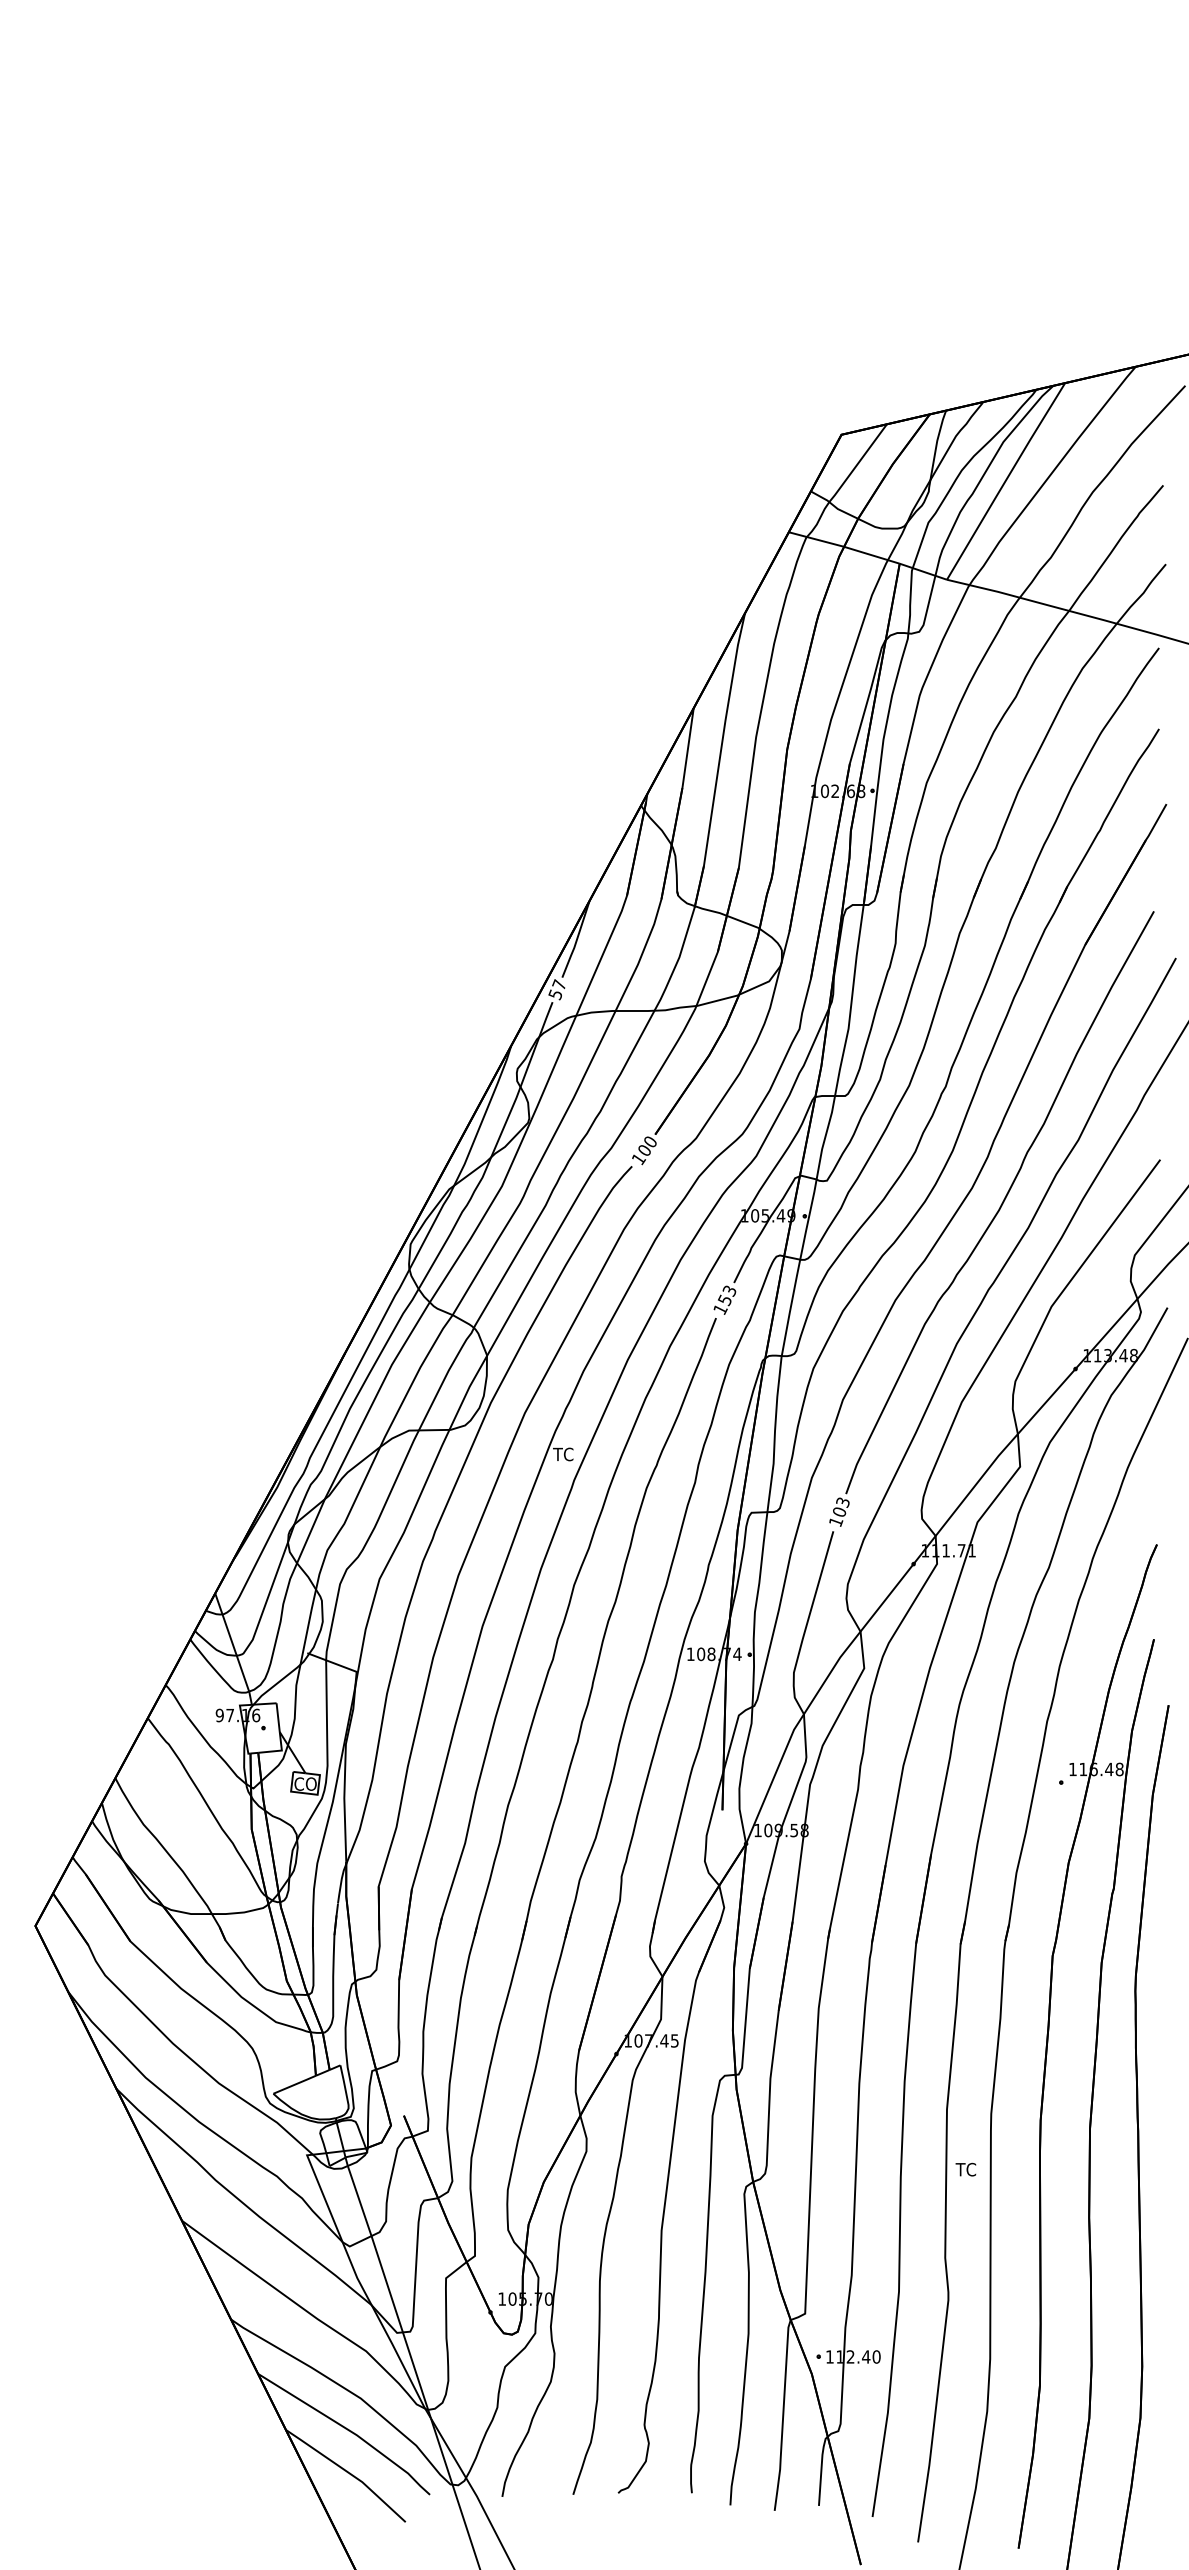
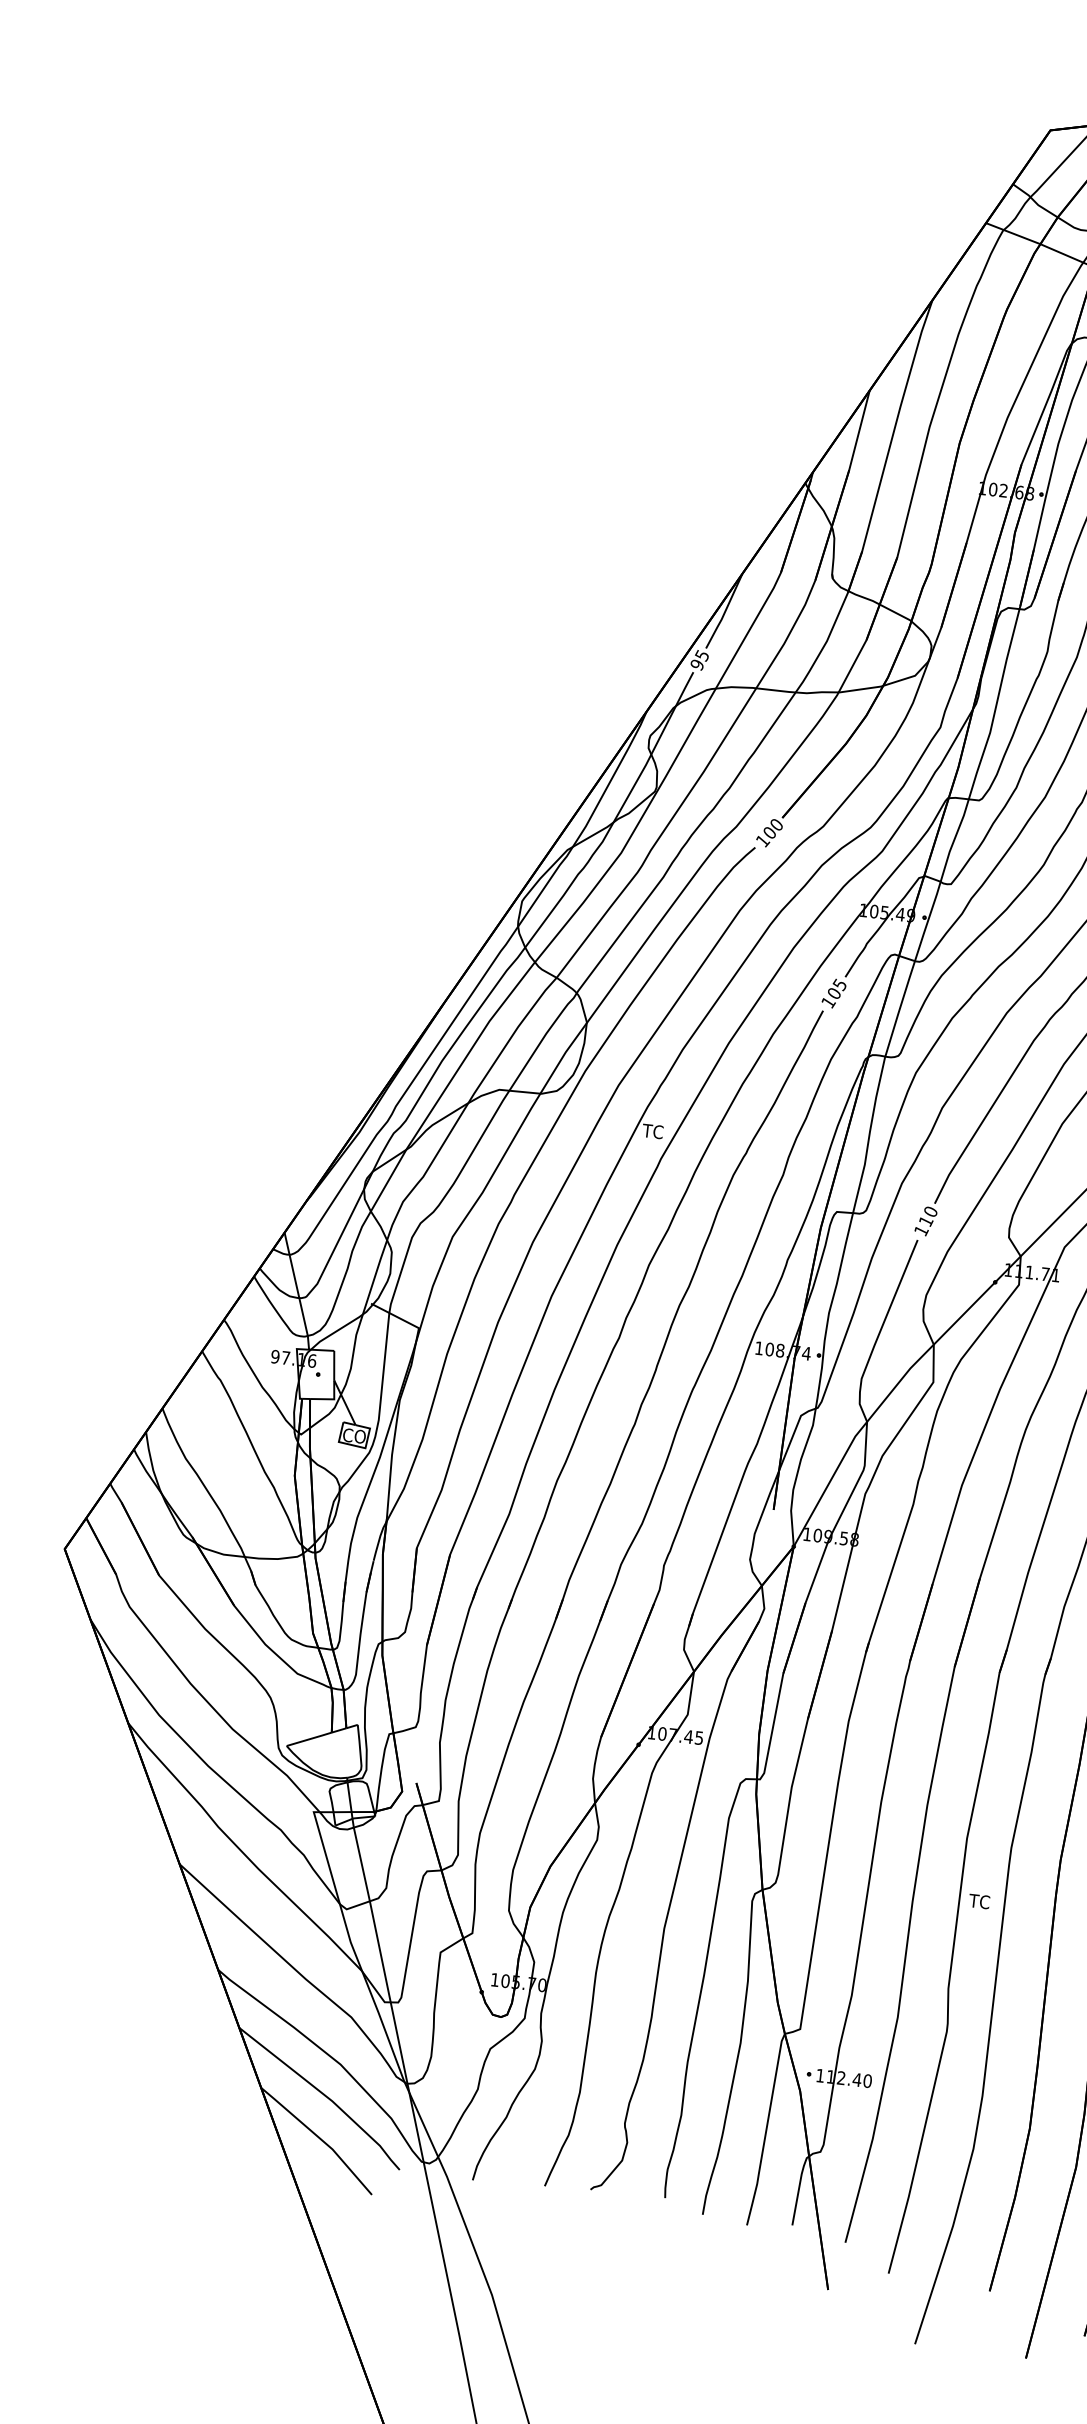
text: (556, 989) -> (698, 659), 57 -> 95
text: (727, 1295) -> (837, 989), 153 -> 105
text: (840, 1507) -> (927, 1216), 103 -> 110

